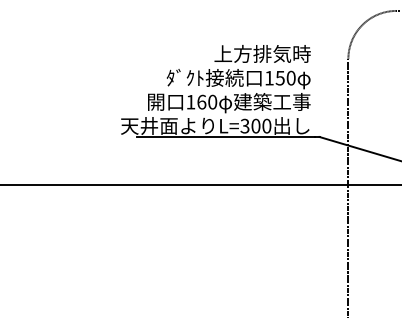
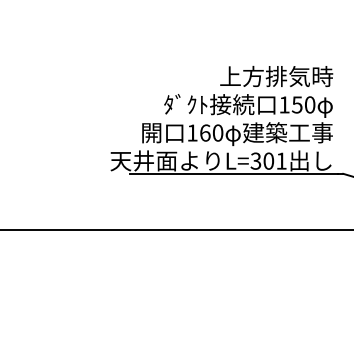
text: (266, 125) -> (281, 160), L=300 -> L=301

